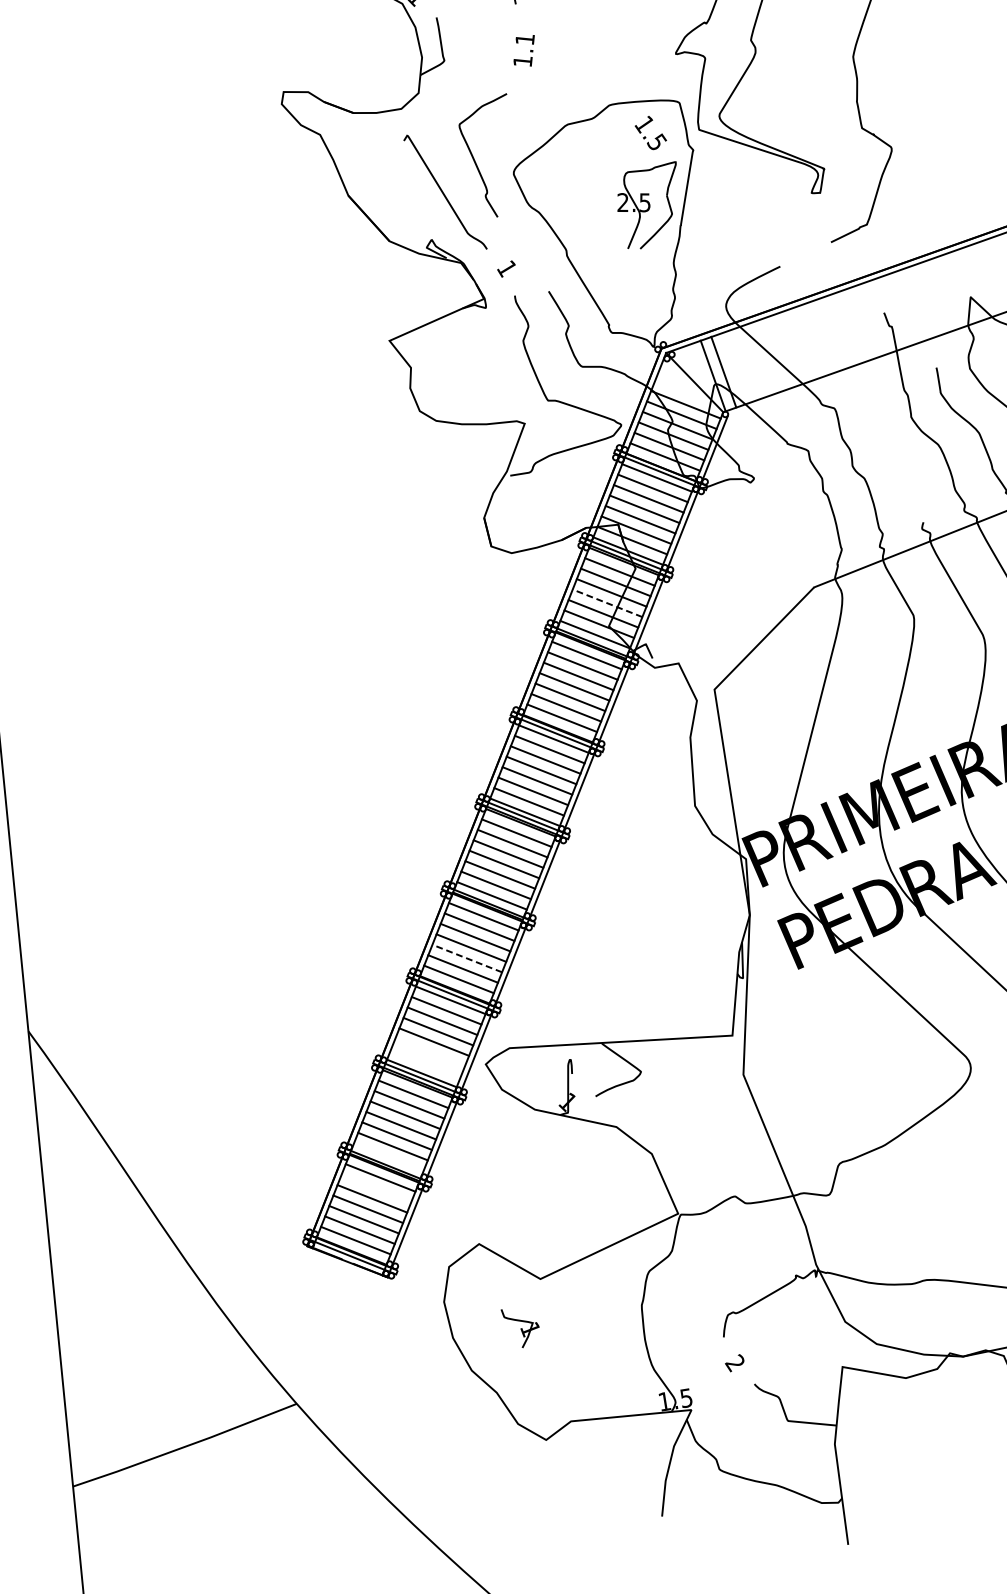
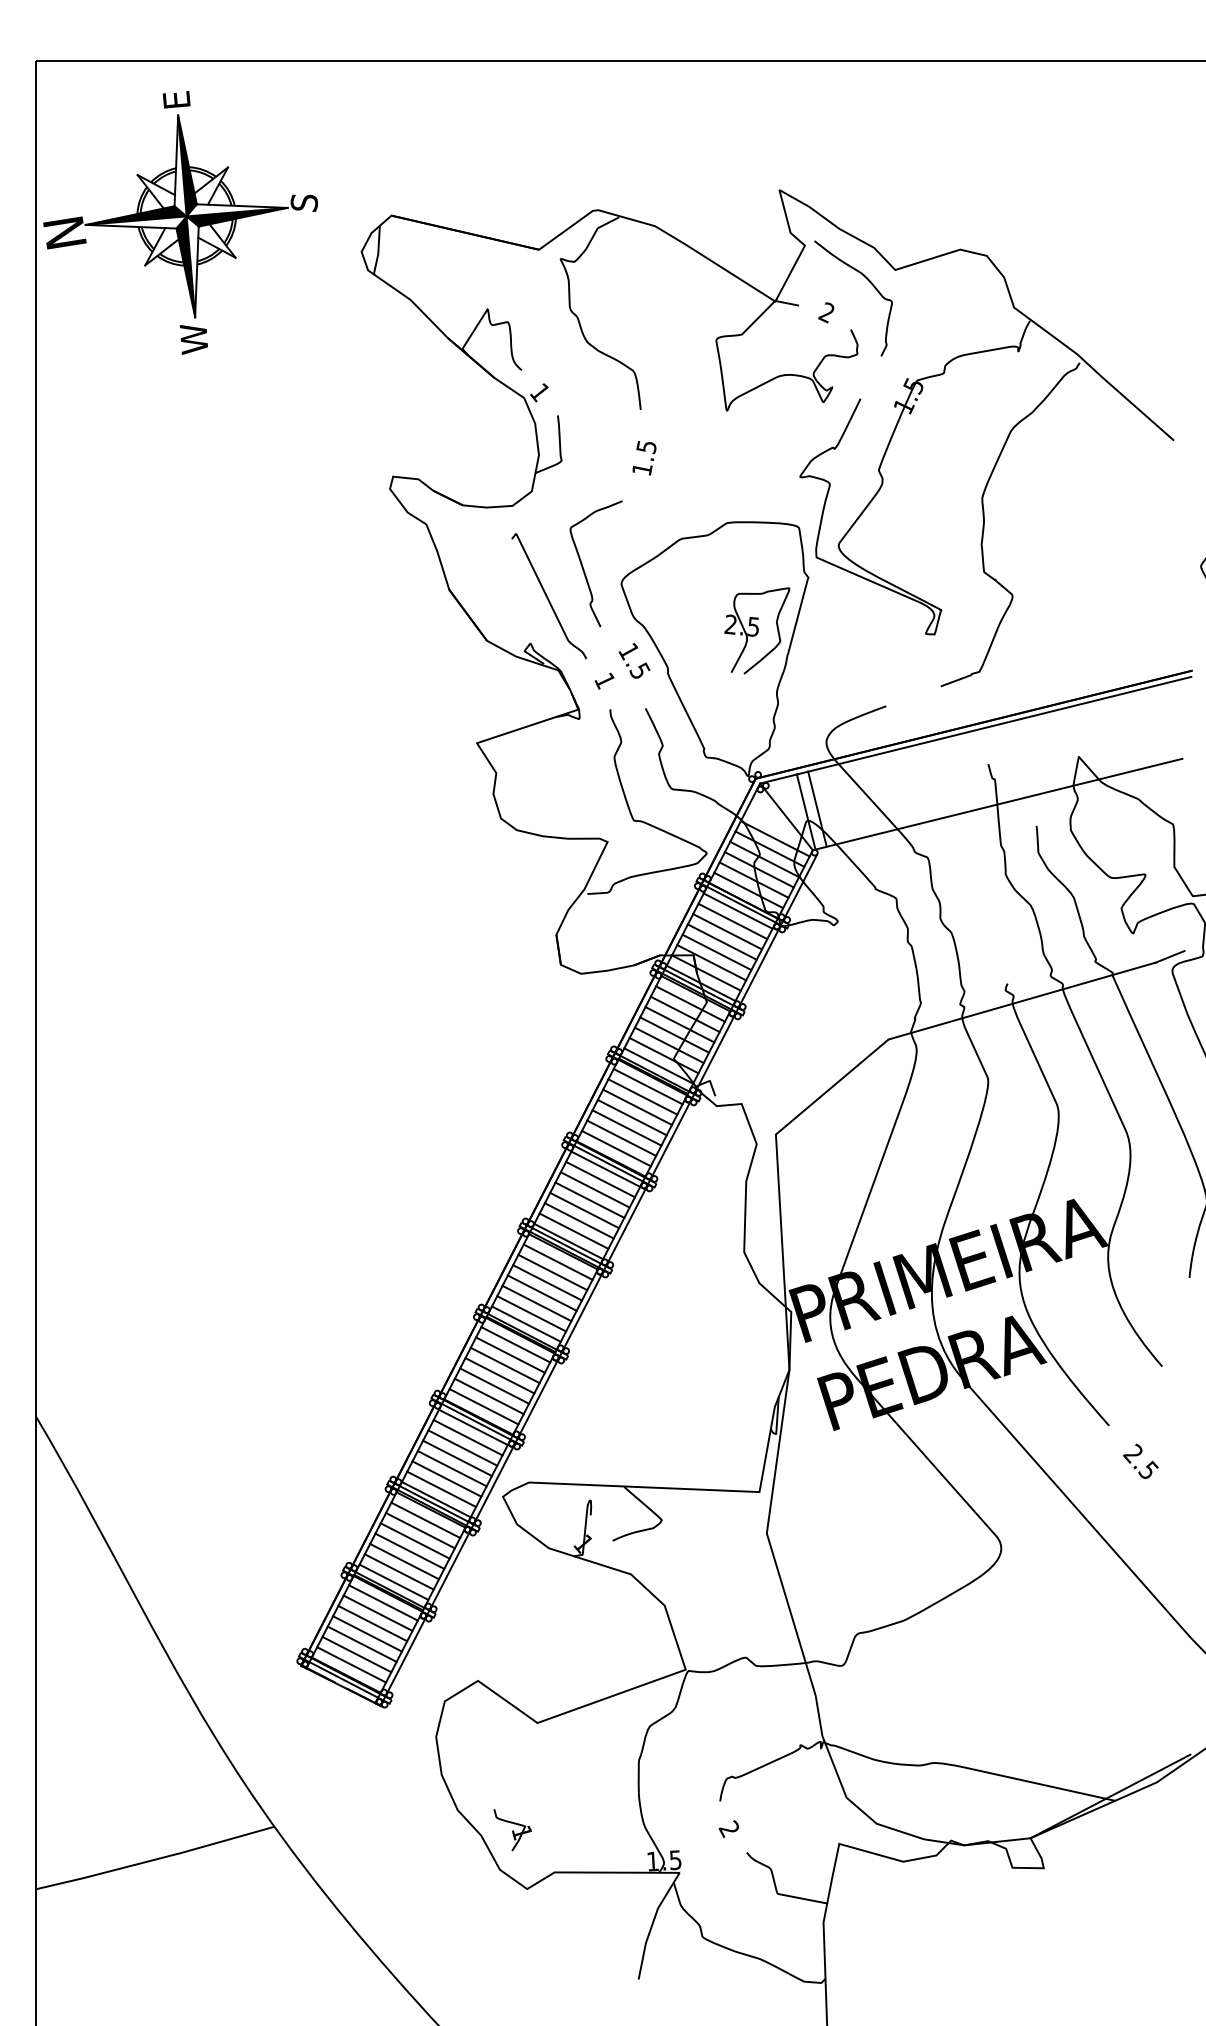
text: (524, 39) -> (646, 447), 1.1 -> 1.5
text: (650, 132) -> (634, 660), moved
line: (607, 603) -> (674, 1035), dashed -> solid
line: (467, 958) -> (494, 1386), dashed -> solid
line: (429, 1052) -> (446, 1478), added
line: (425, 1063) -> (441, 1489), added
line: (388, 1156) -> (393, 1581), added
line: (375, 1187) -> (377, 1612), added
part: (520, 1328) -> (512, 1830), moved

